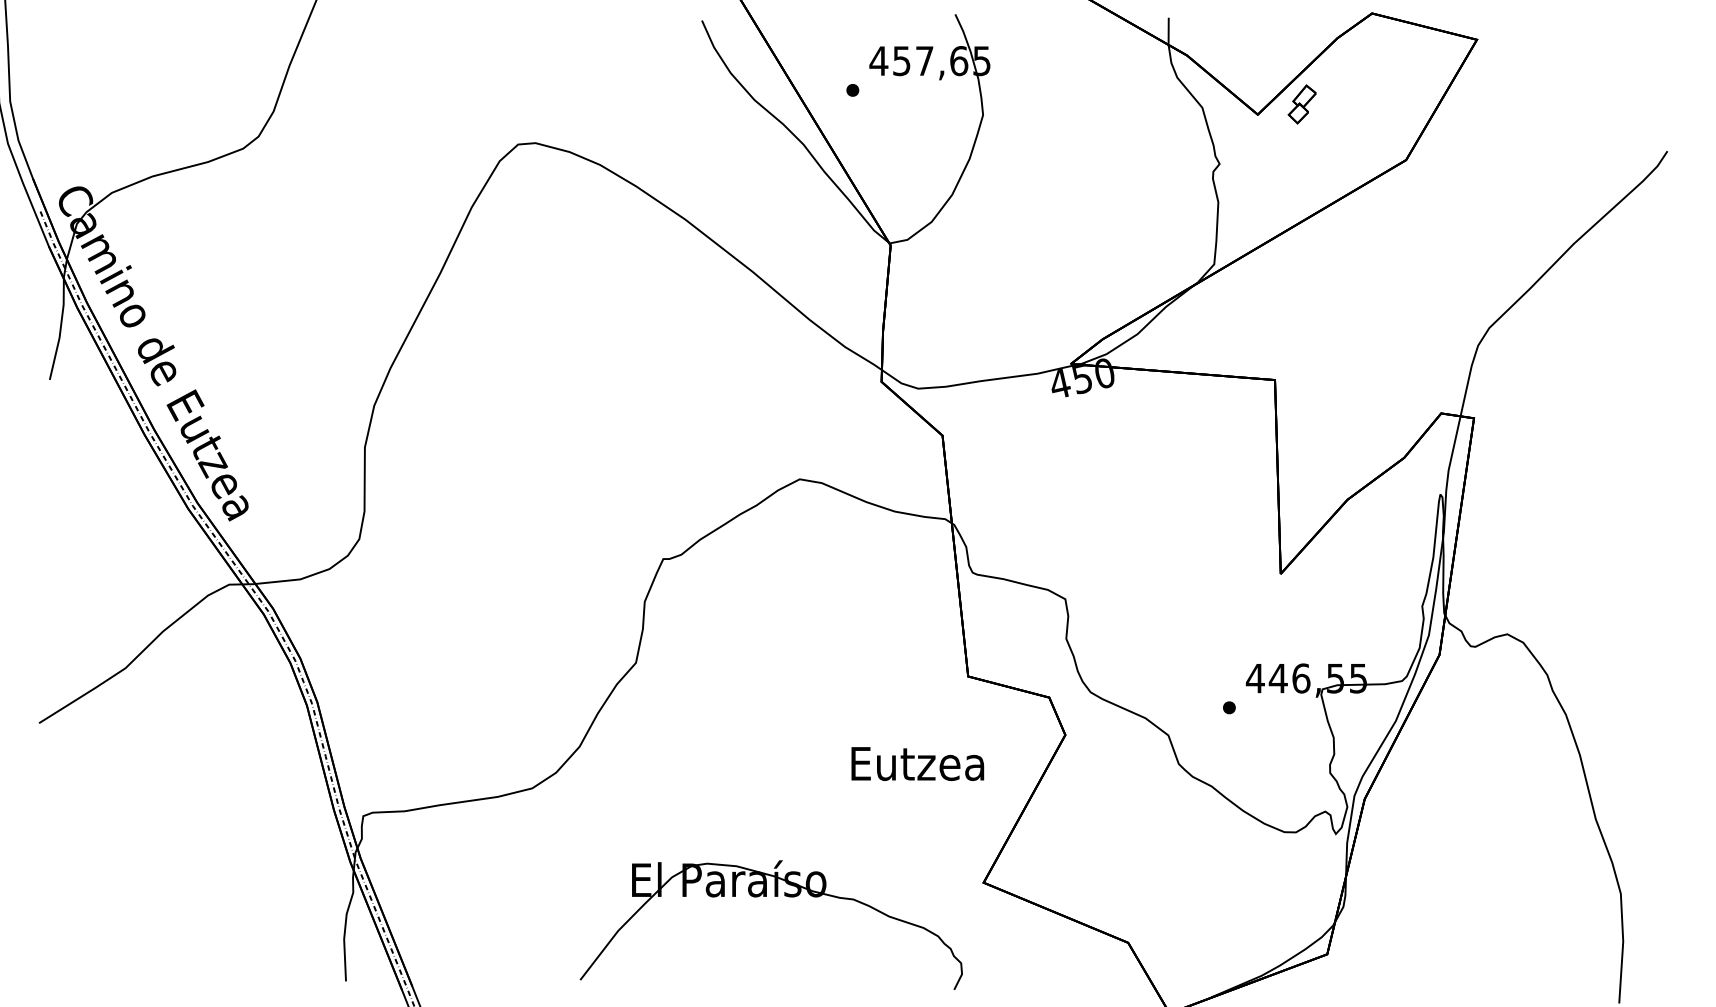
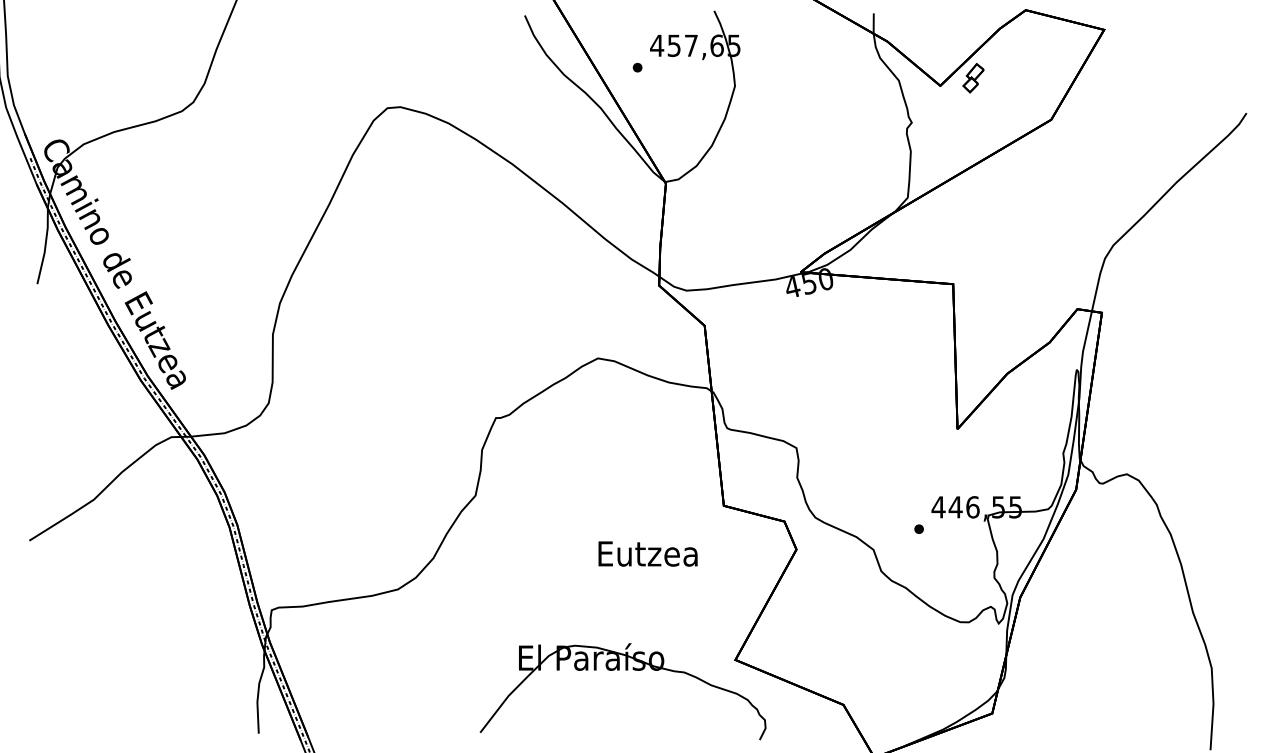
text: (917, 763) -> (647, 553), moved
part: (766, 896) -> (619, 670), moved

